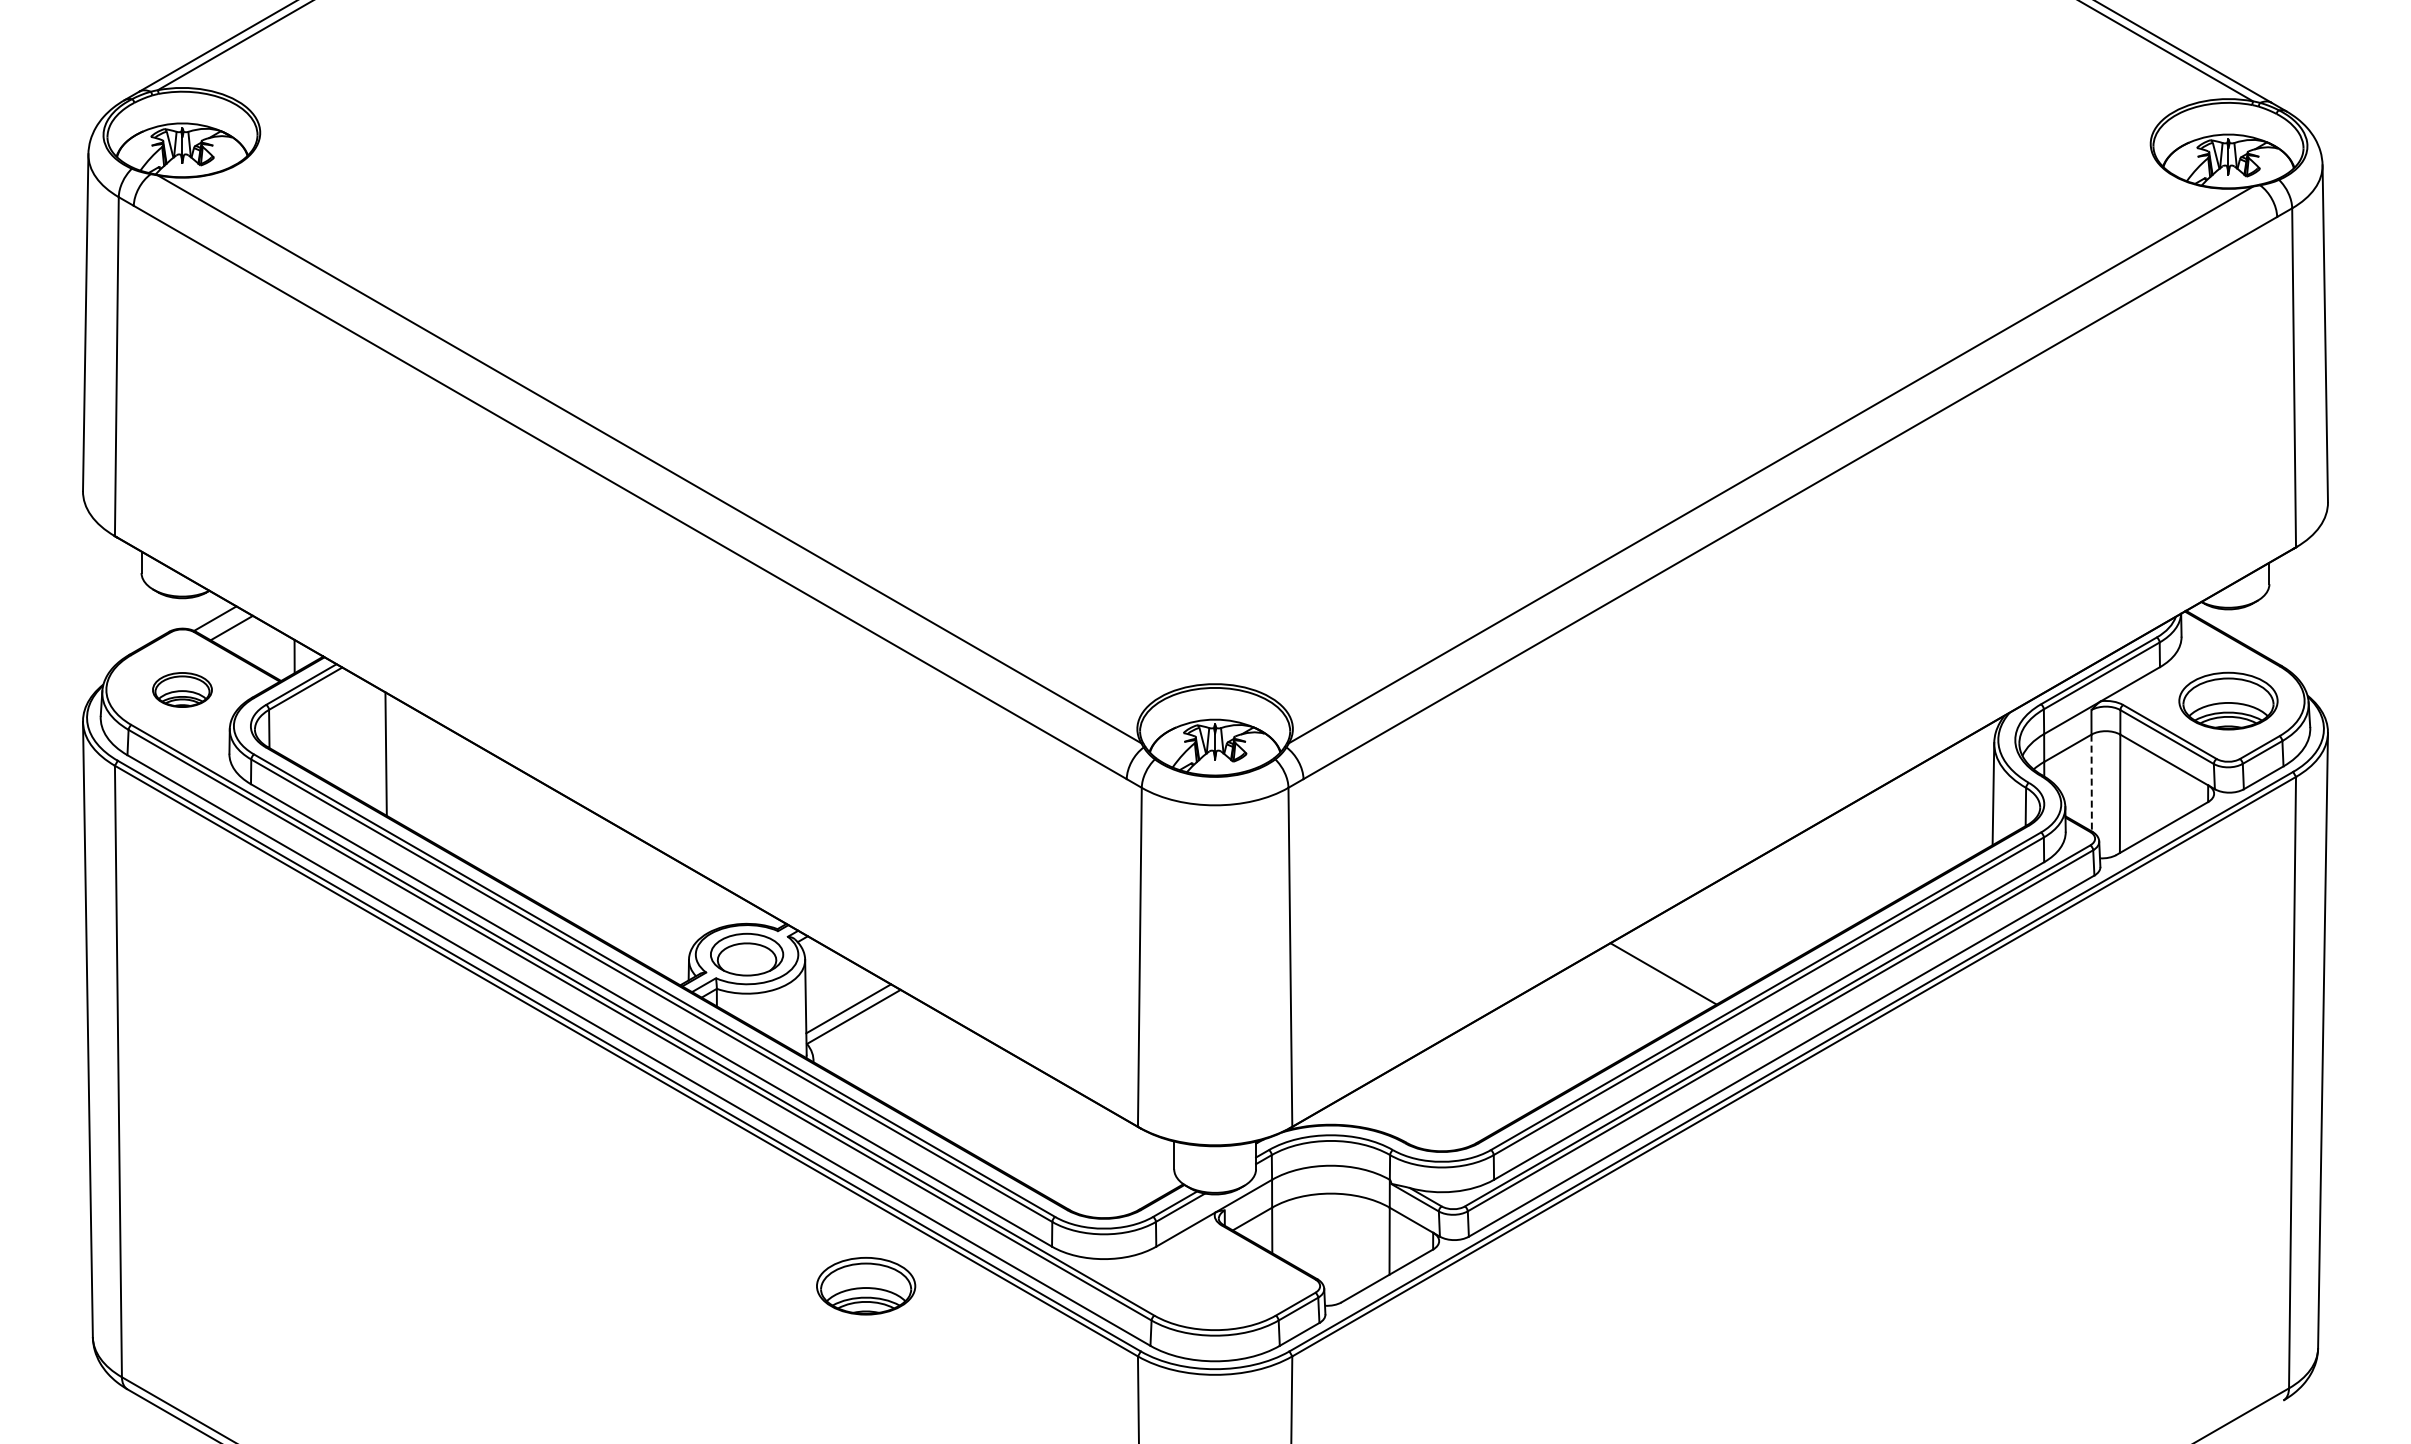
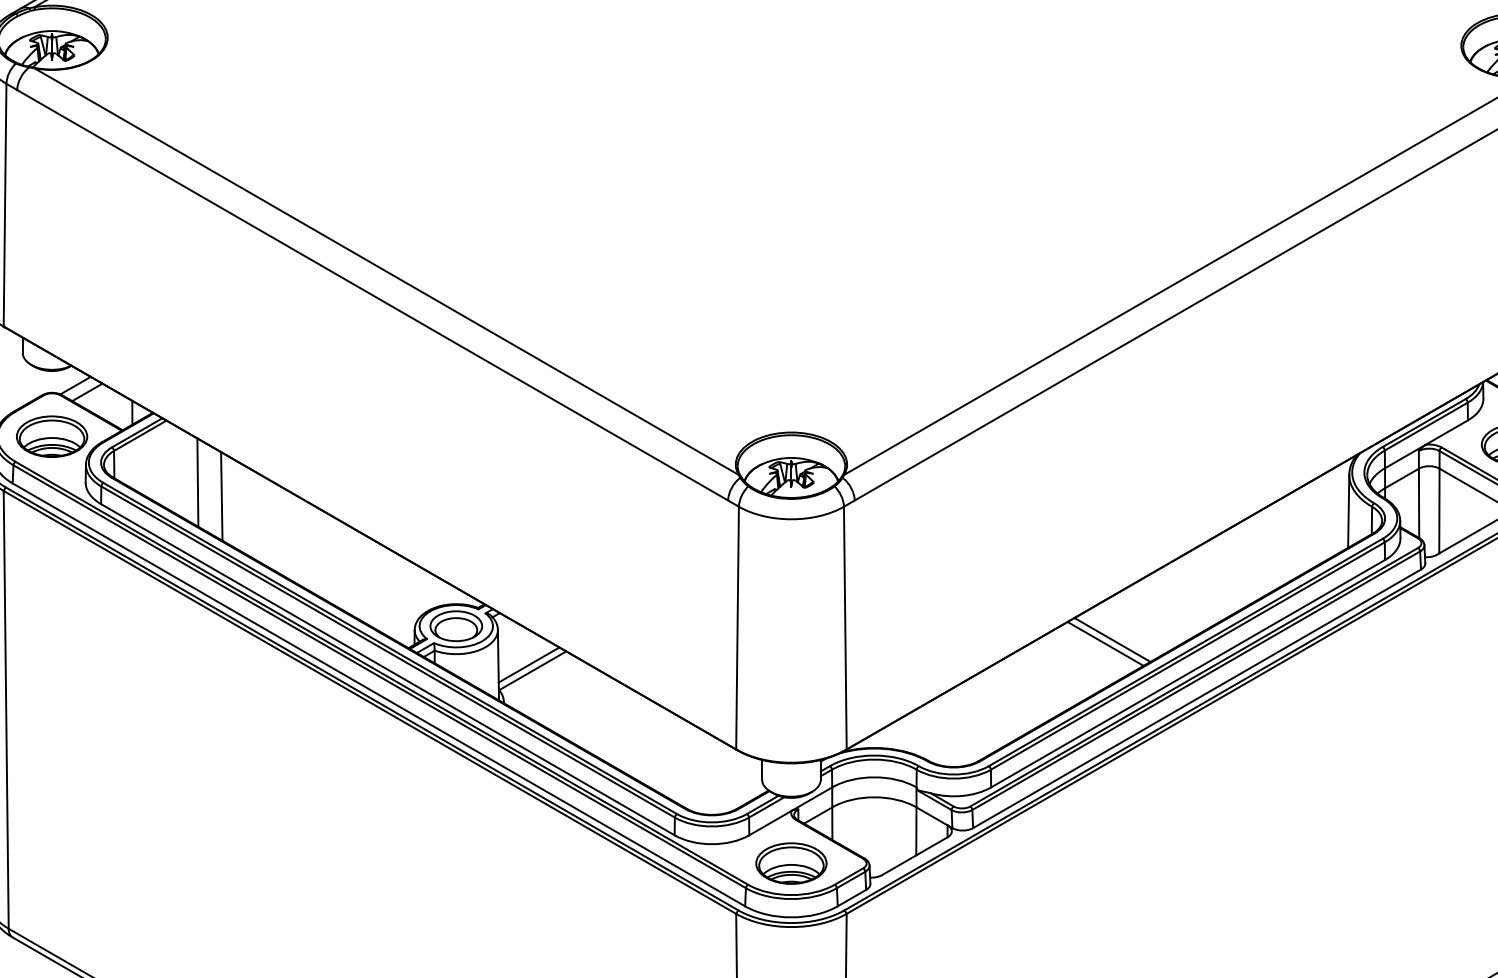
part: (182, 689) -> (52, 436), size x1.67
line: (419, 773) -> (221, 496), added
line: (2091, 783) -> (1418, 503), dashed -> solid
line: (1653, 979) -> (1105, 643), added
part: (866, 1286) -> (791, 863), moved

